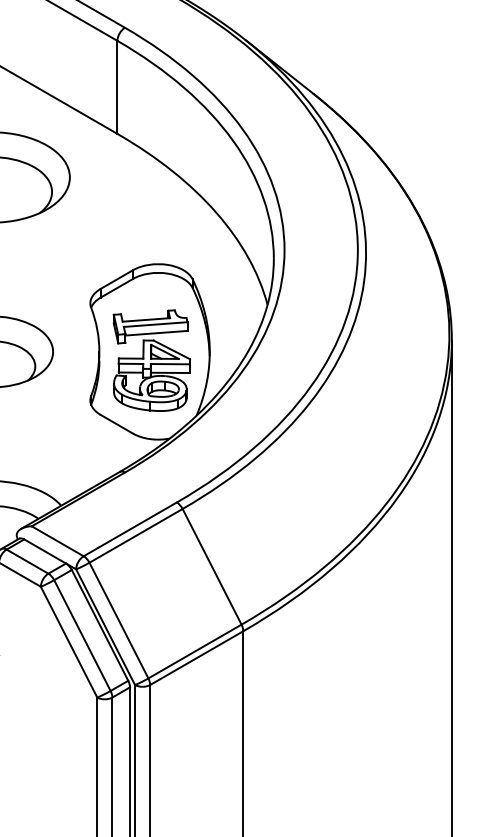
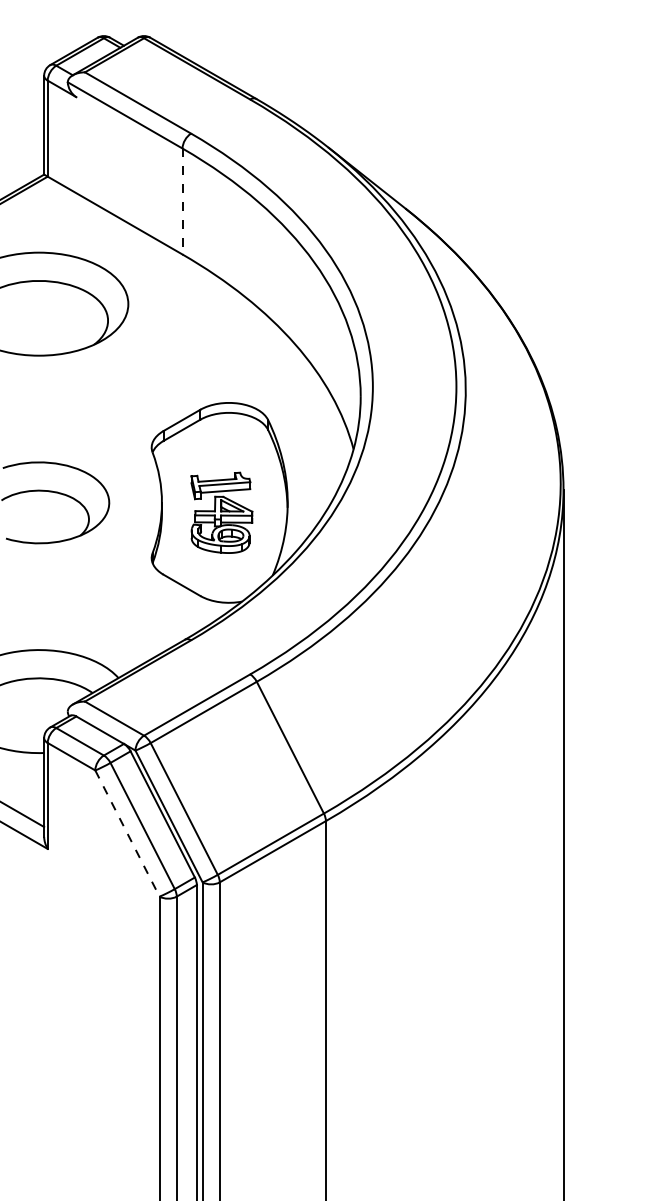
line: (117, 87) -> (182, 201), solid -> dashed
part: (151, 360) -> (221, 512), size x0.7
line: (69, 642) -> (127, 833), solid -> dashed

